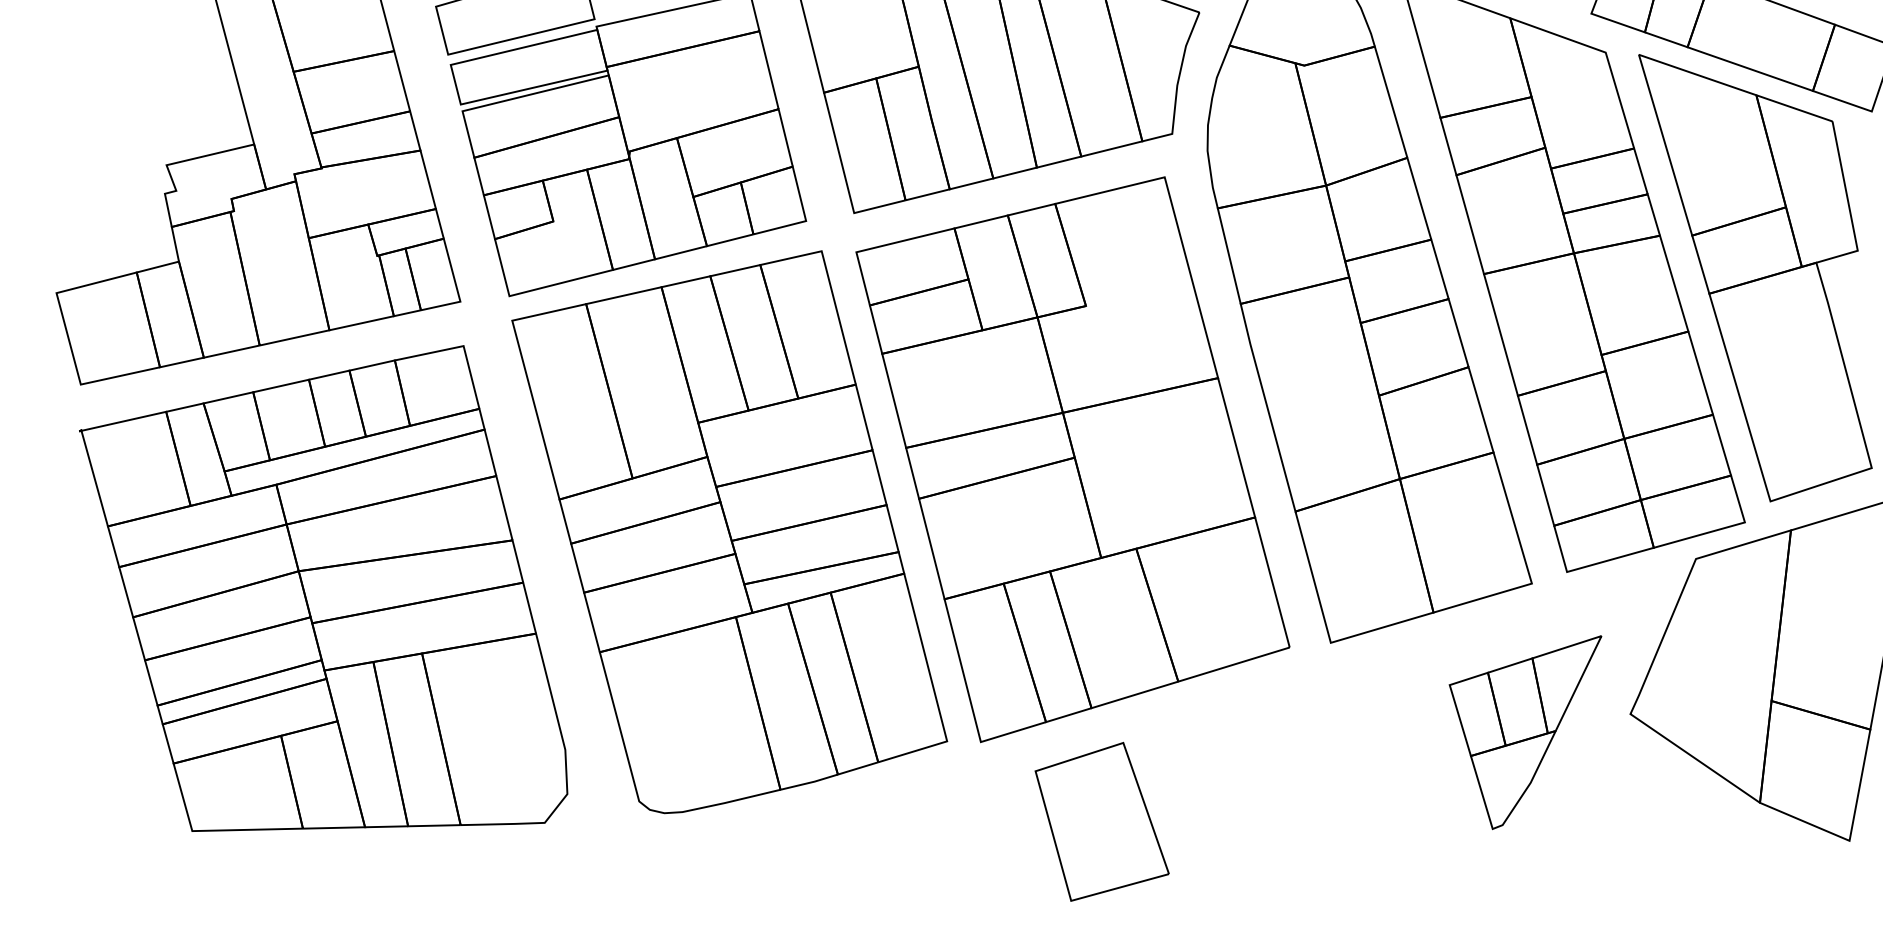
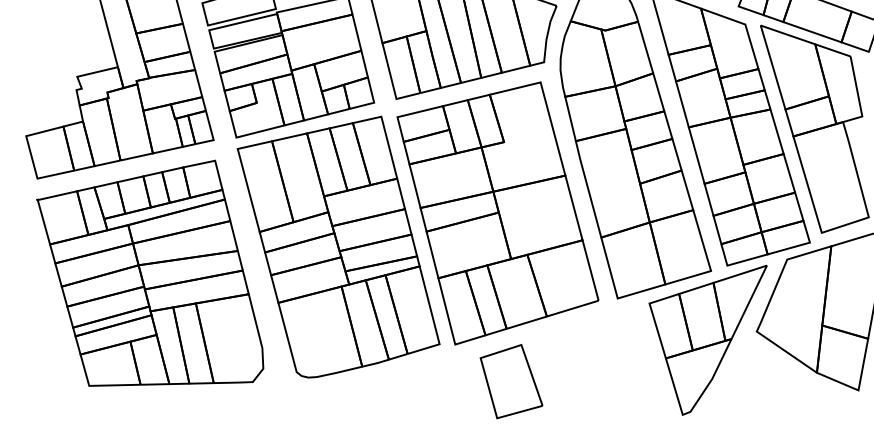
part: (1524, 731) -> (707, 339), size x1.67

